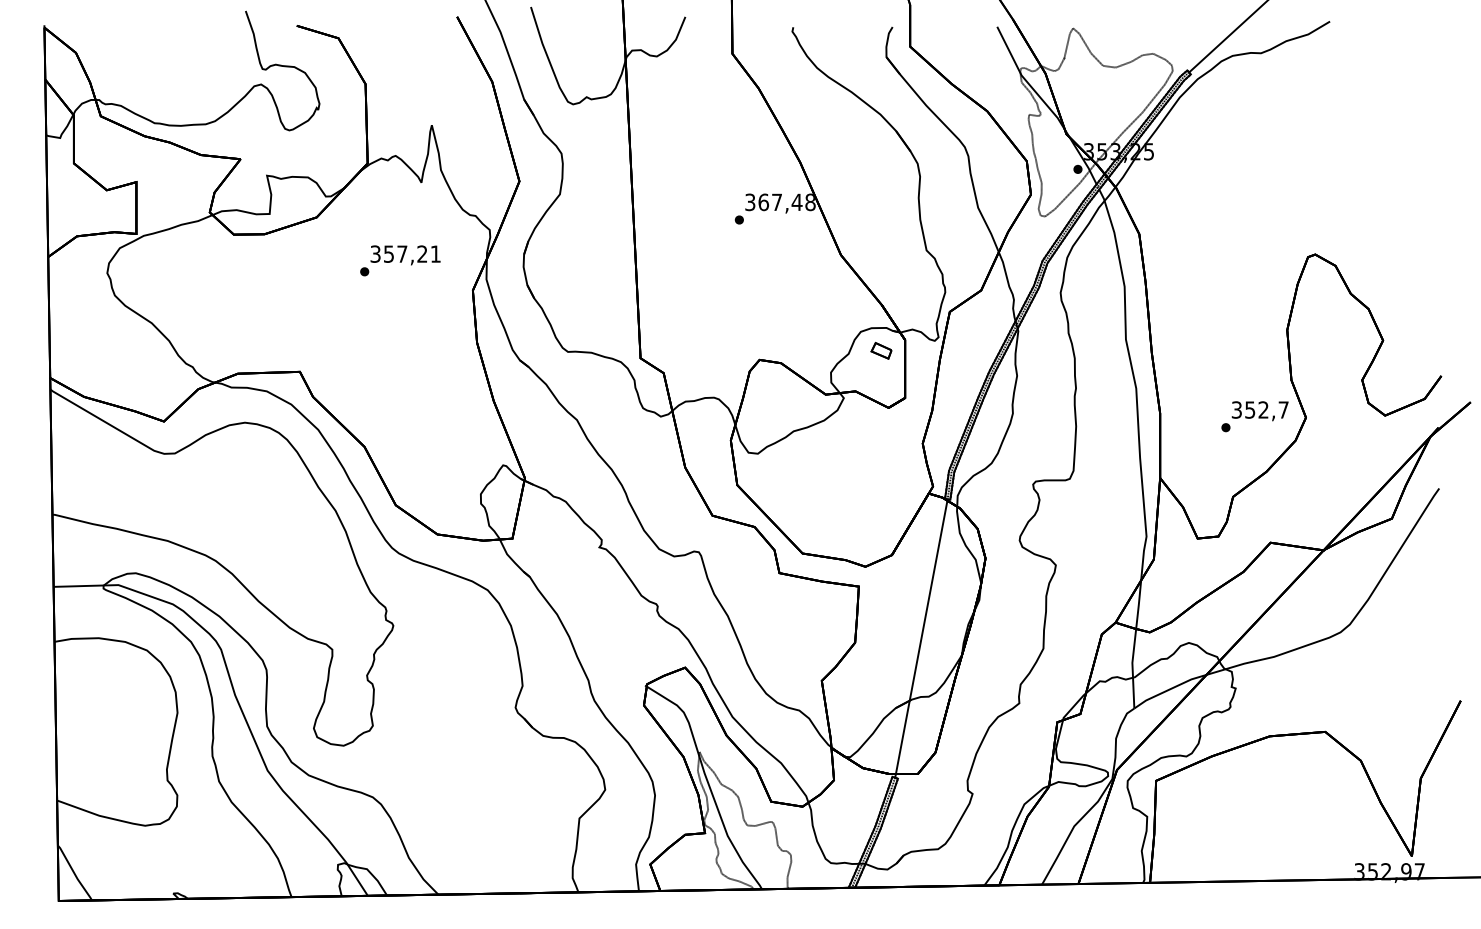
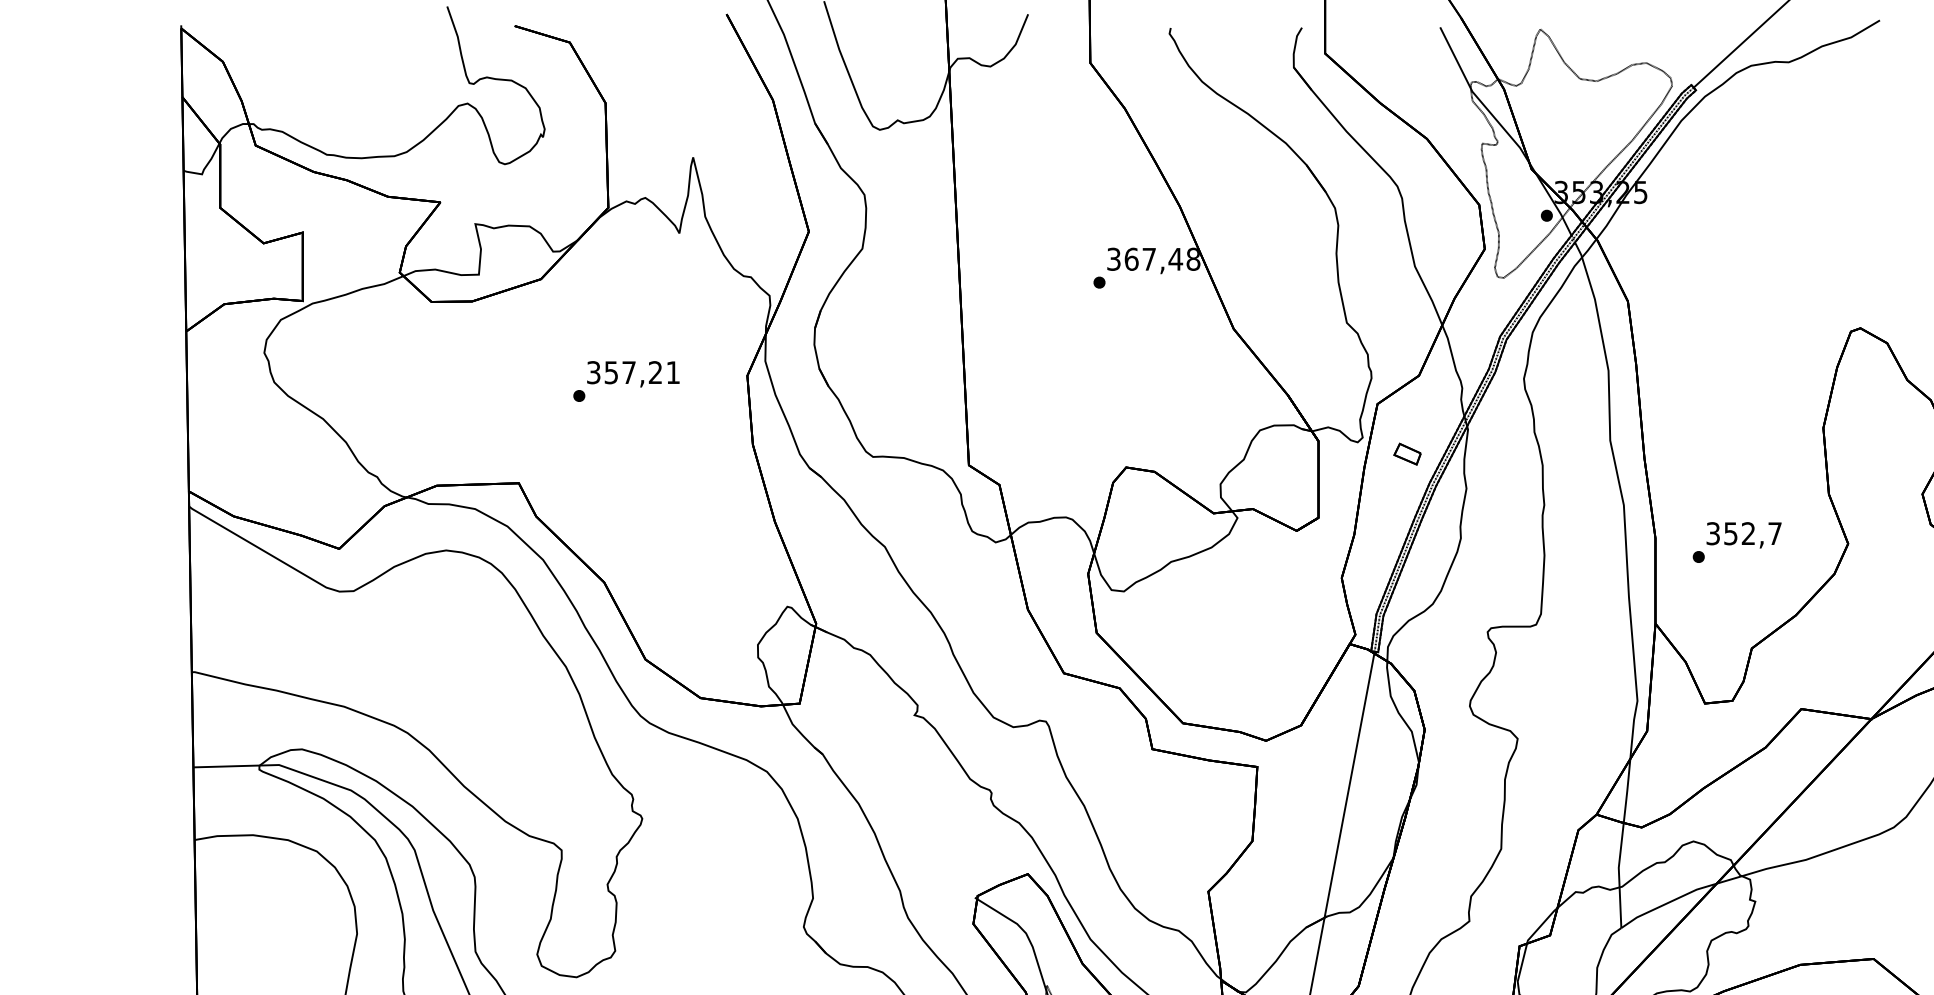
text: (400, 260) -> (626, 381), moved
part: (881, 350) -> (1407, 453), moved
text: (1254, 416) -> (1736, 542), moved

